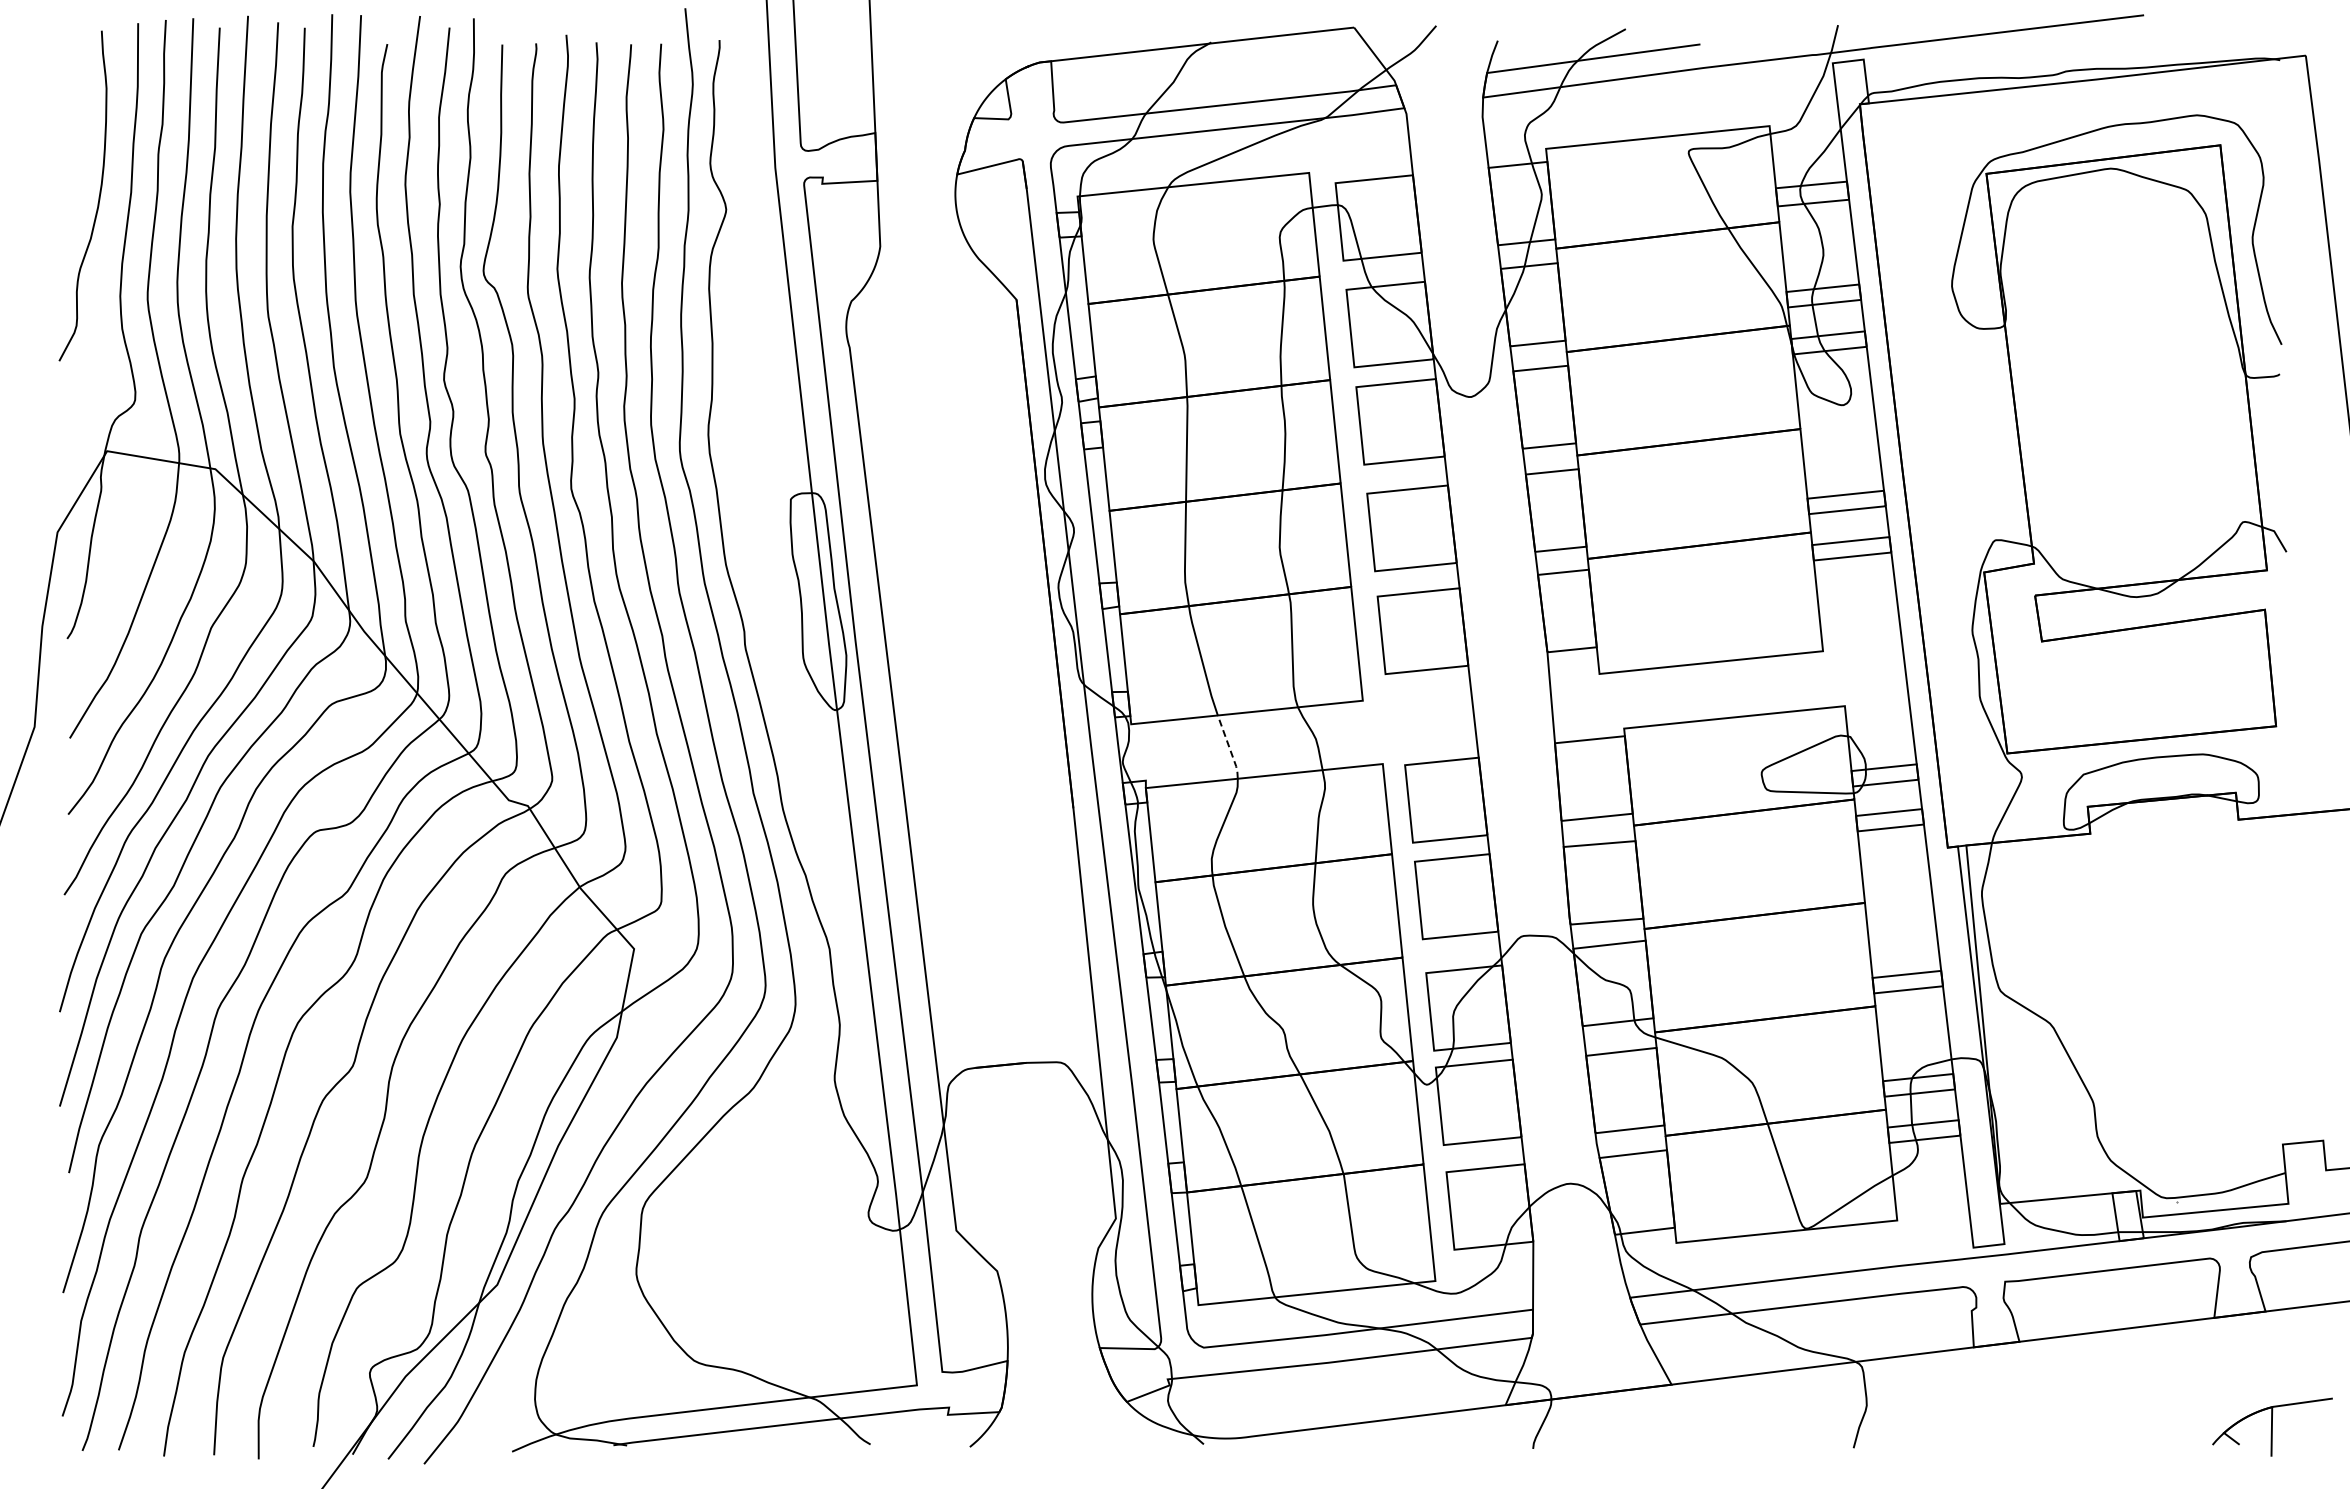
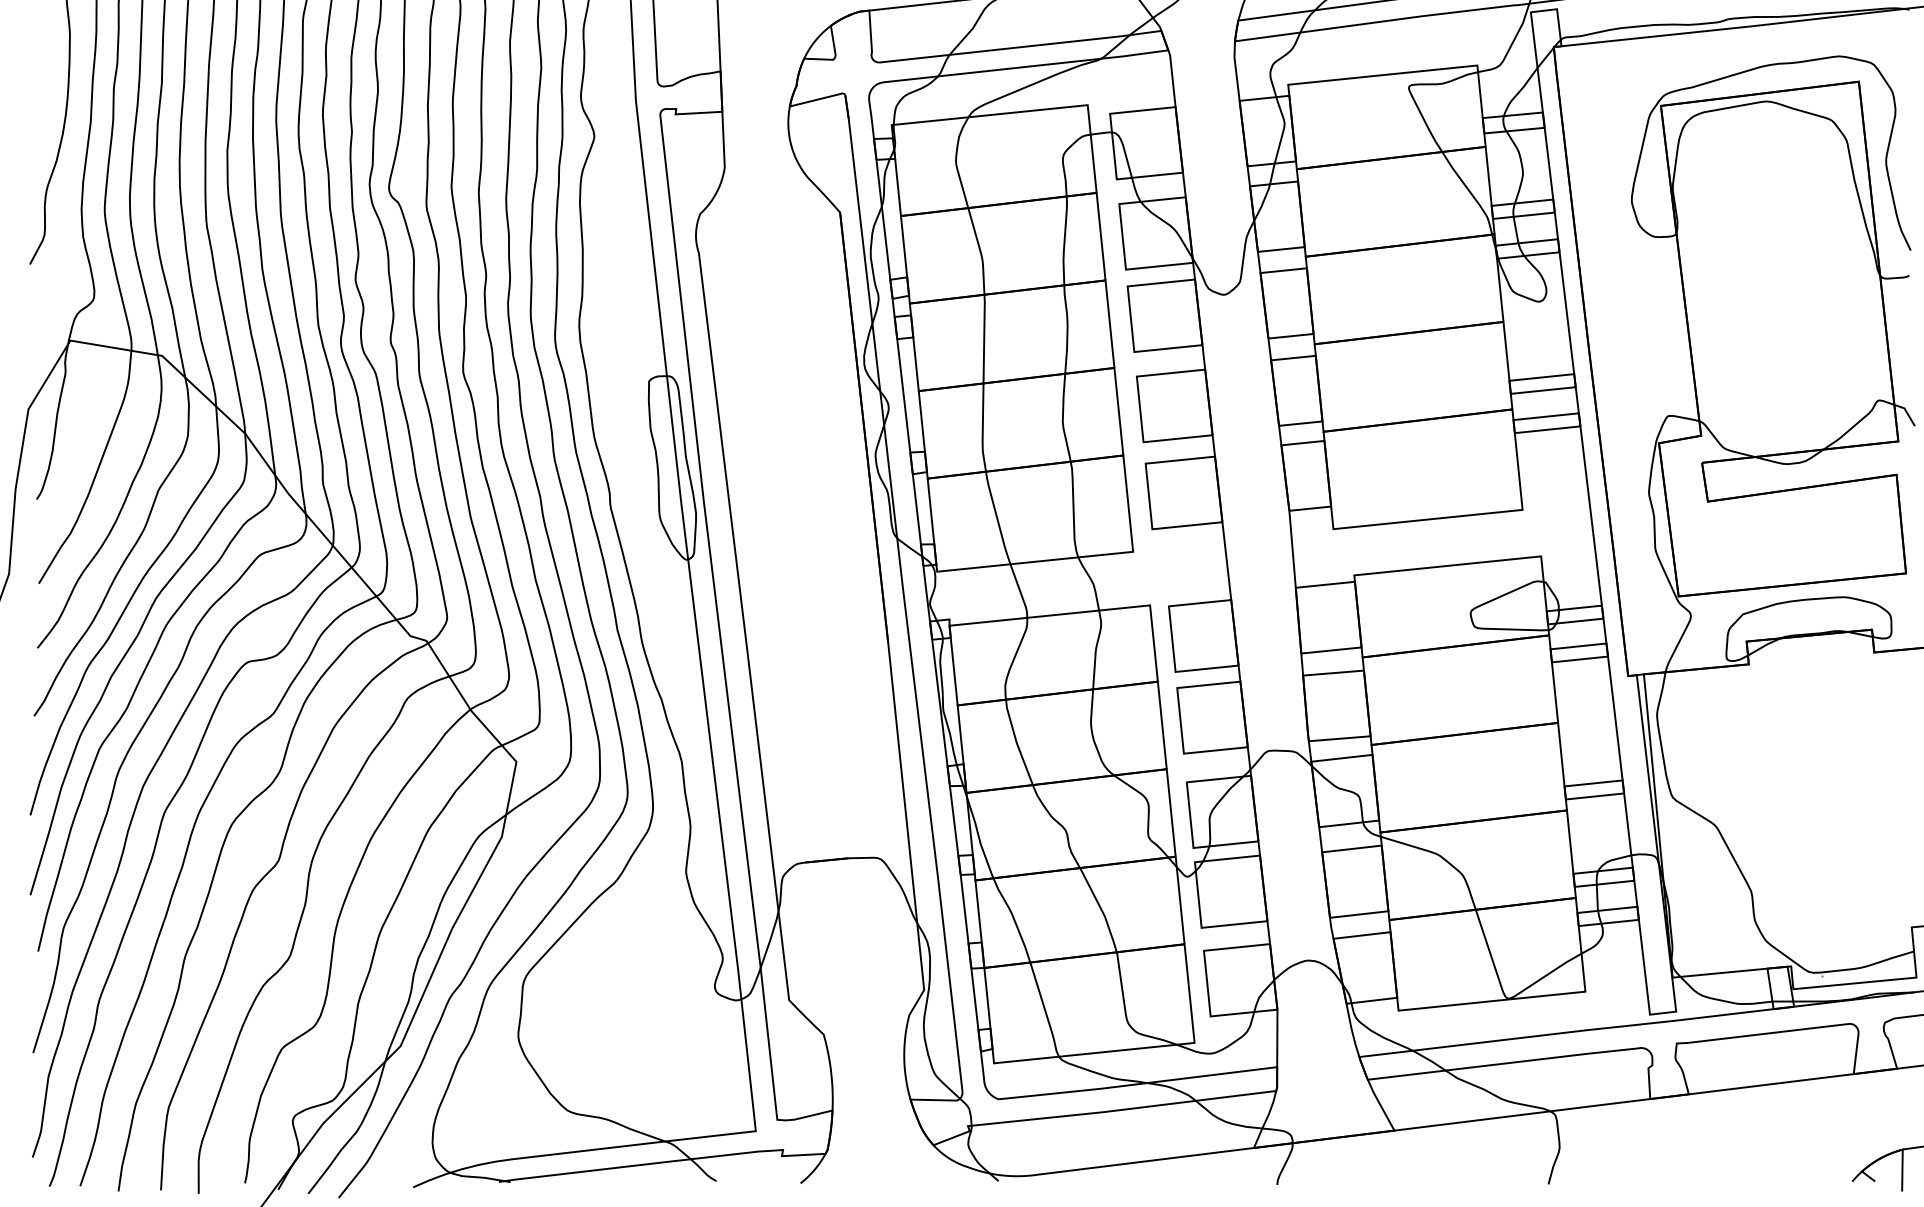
line: (1229, 747) -> (1020, 591), dashed -> solid

